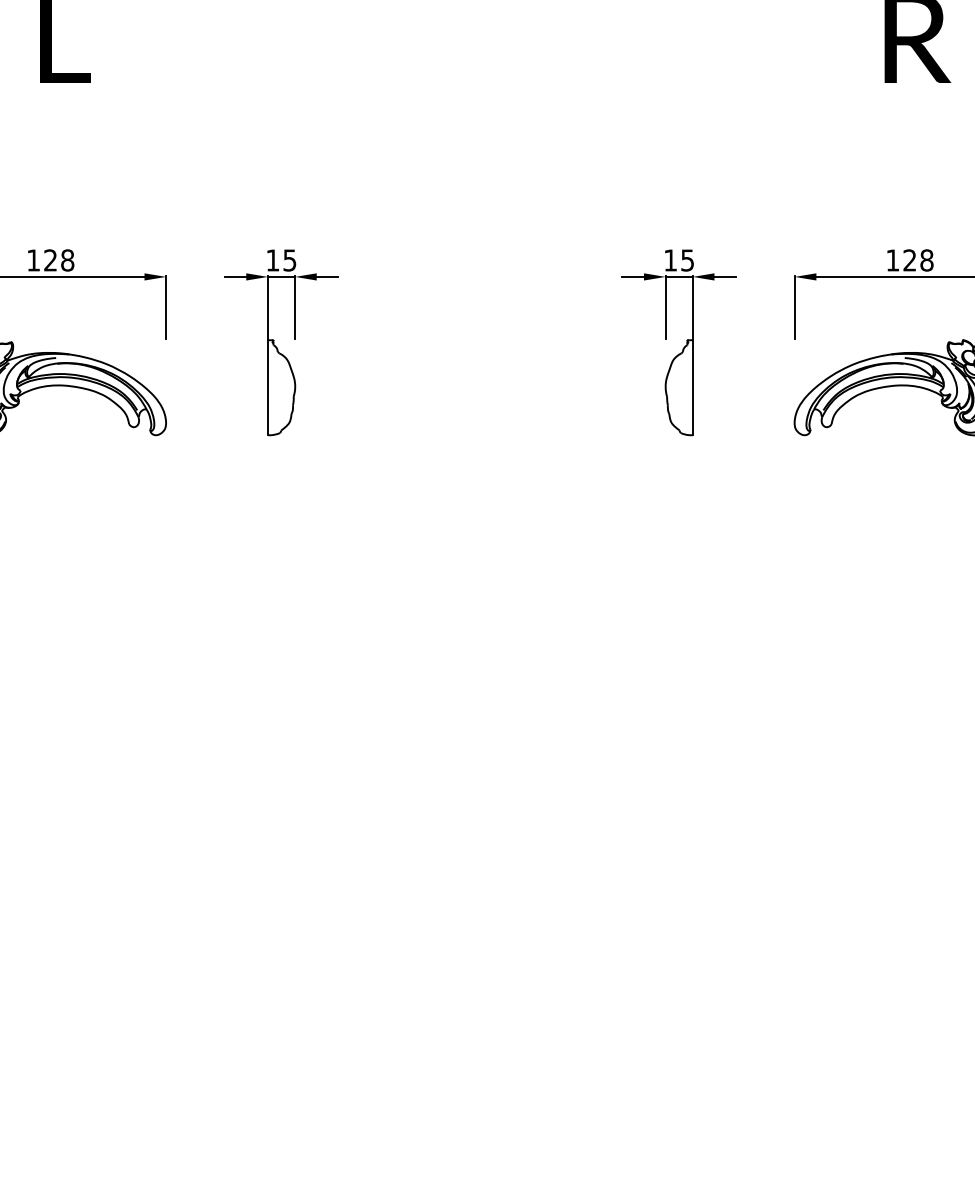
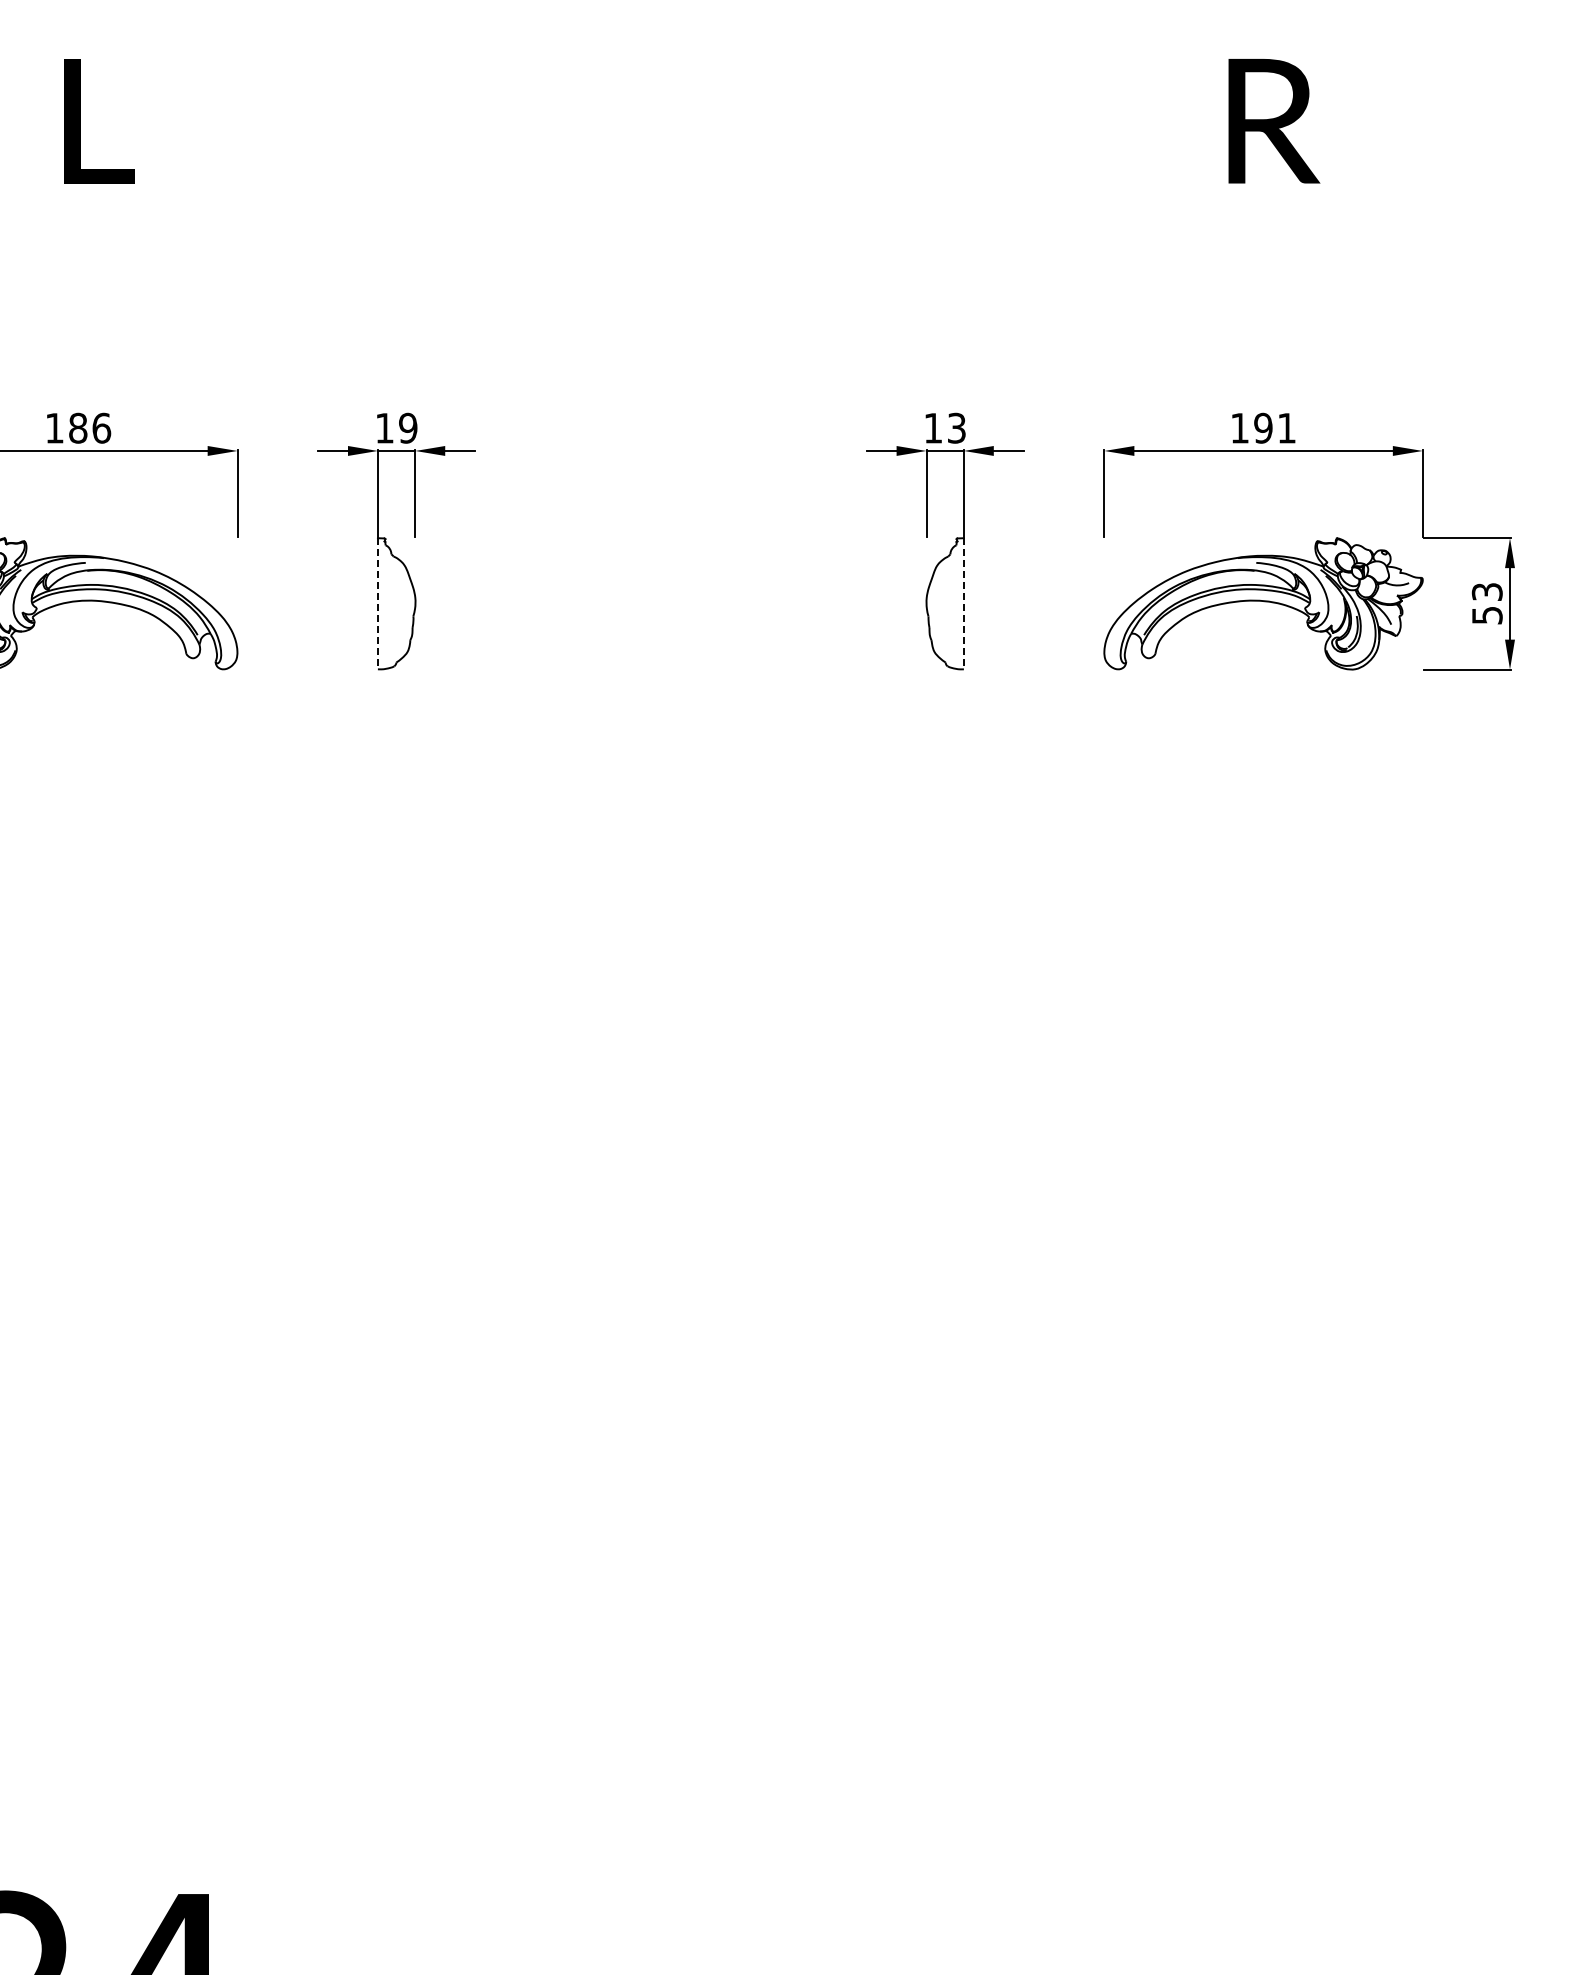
text: (59, 259) -> (90, 427), 128 -> 186
text: (290, 259) -> (408, 427), 15 -> 19
text: (687, 259) -> (956, 427), 15 -> 13
text: (918, 259) -> (1275, 427), 128 -> 191
line: (267, 387) -> (377, 603), solid -> dashed
line: (692, 387) -> (963, 603), solid -> dashed

